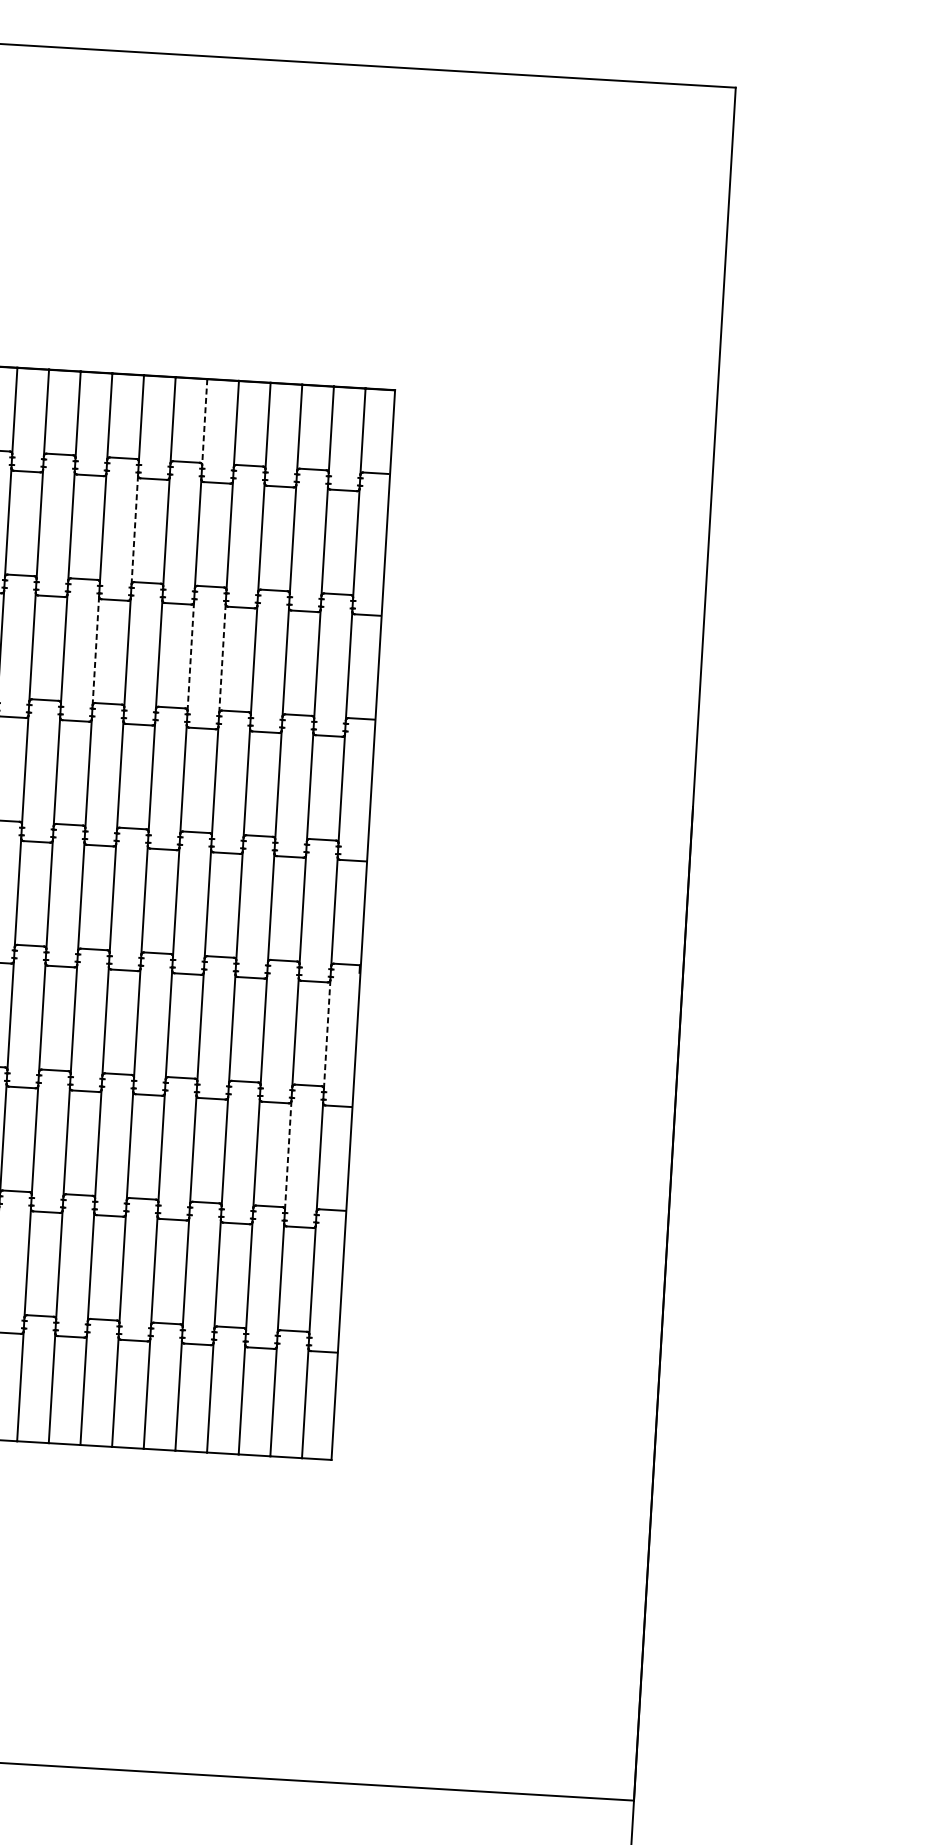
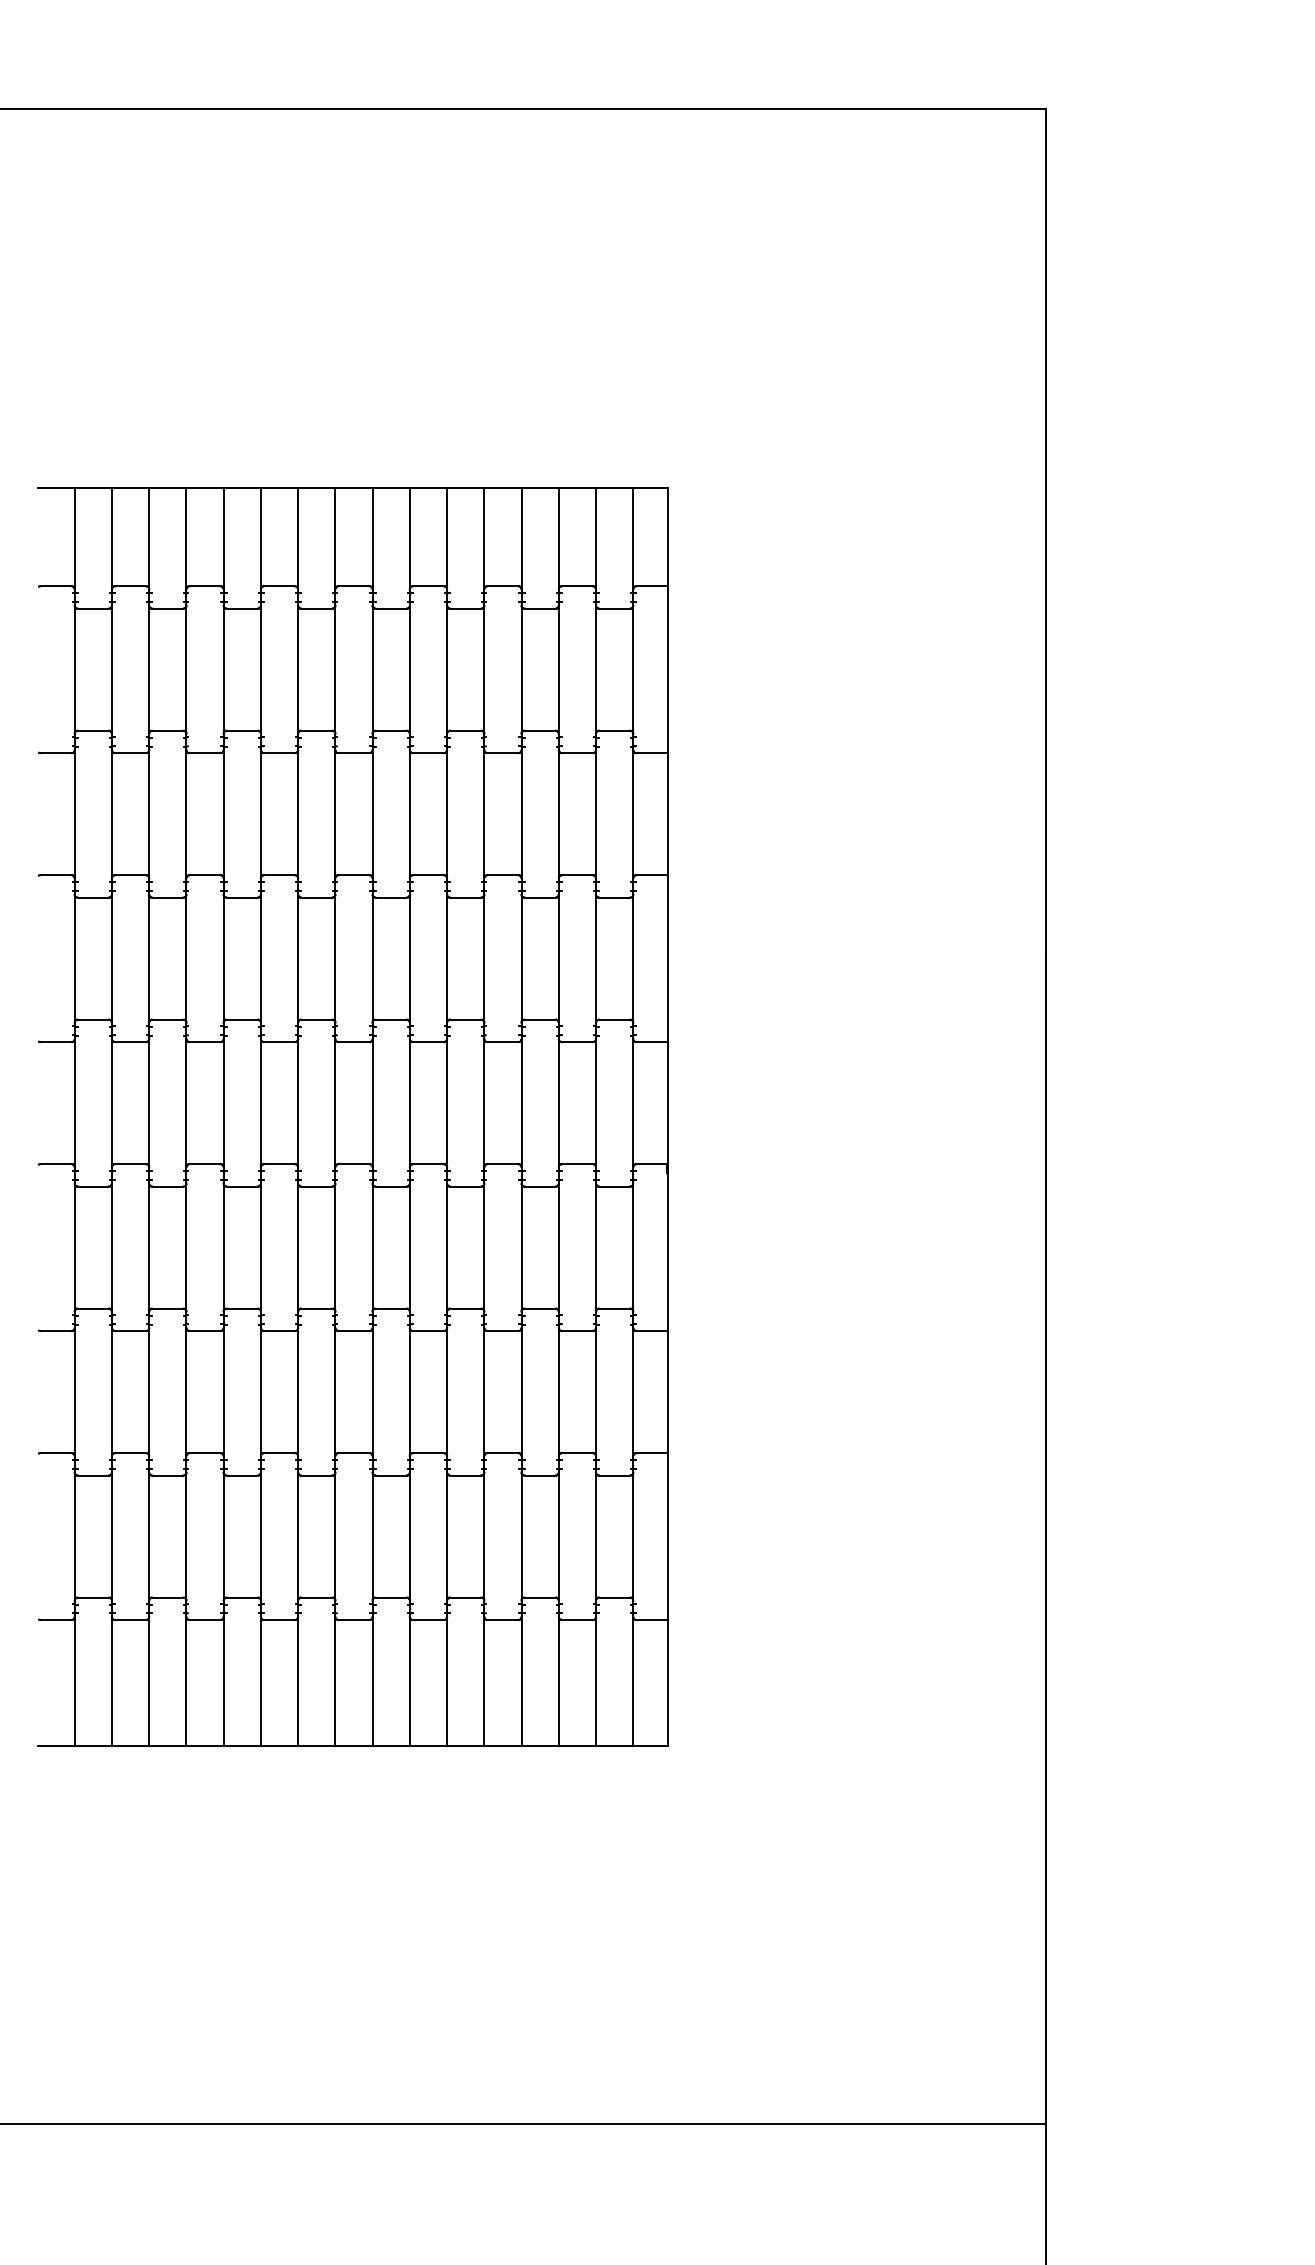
line: (205, 422) -> (447, 538), dashed -> solid
line: (134, 530) -> (372, 670), dashed -> solid
line: (95, 651) -> (335, 814), dashed -> solid
line: (191, 656) -> (447, 814), dashed -> solid
line: (222, 658) -> (484, 814), dashed -> solid
line: (327, 1035) -> (633, 1248), dashed -> solid
line: (288, 1155) -> (596, 1392), dashed -> solid

